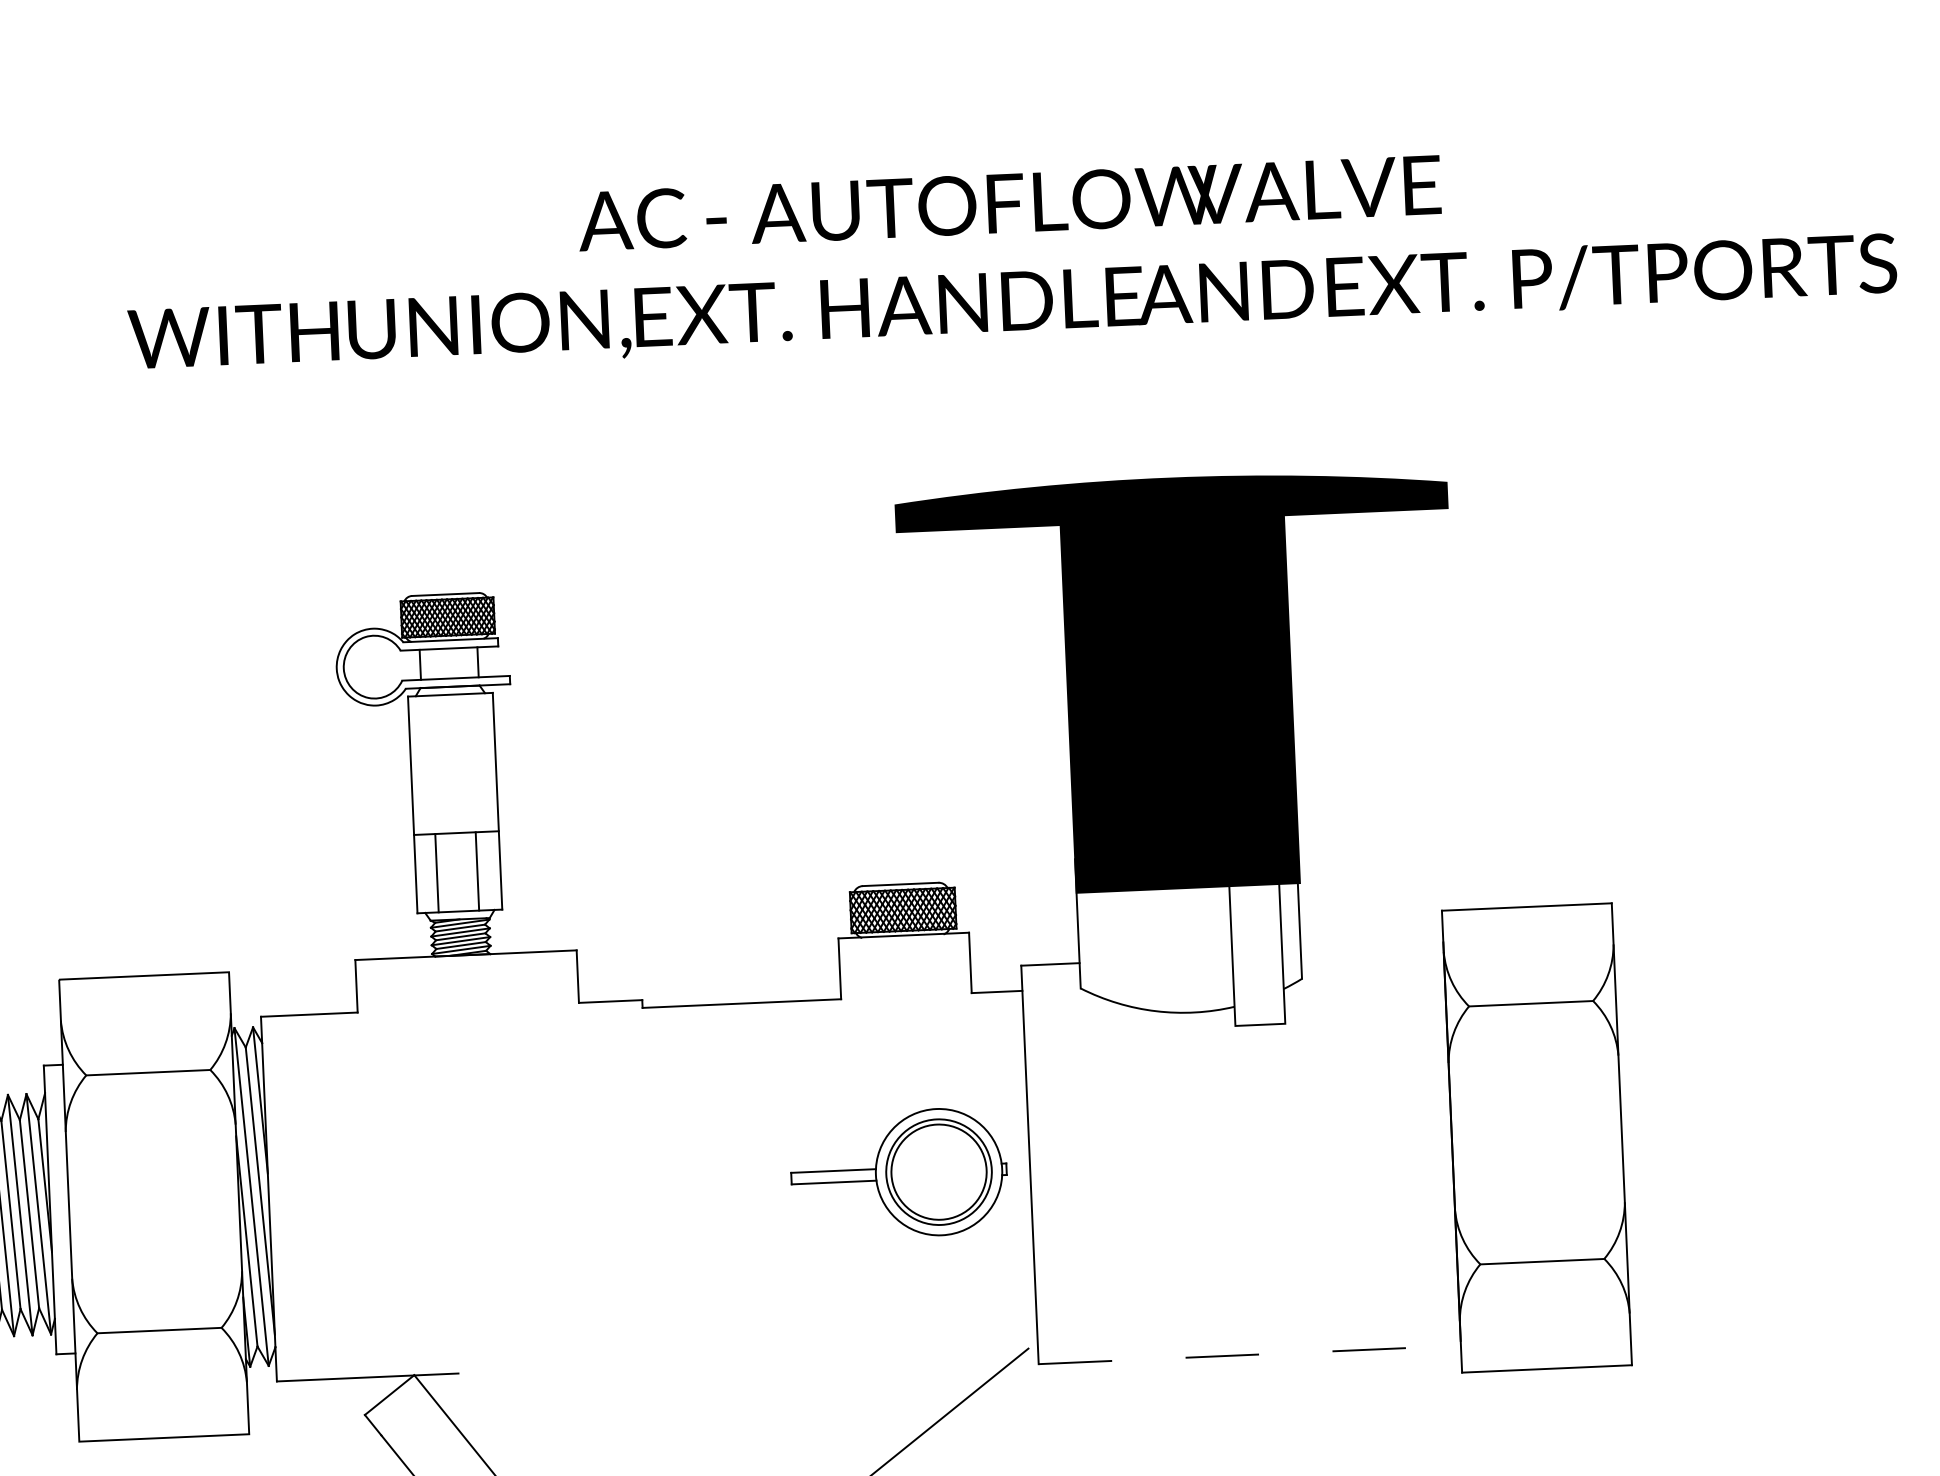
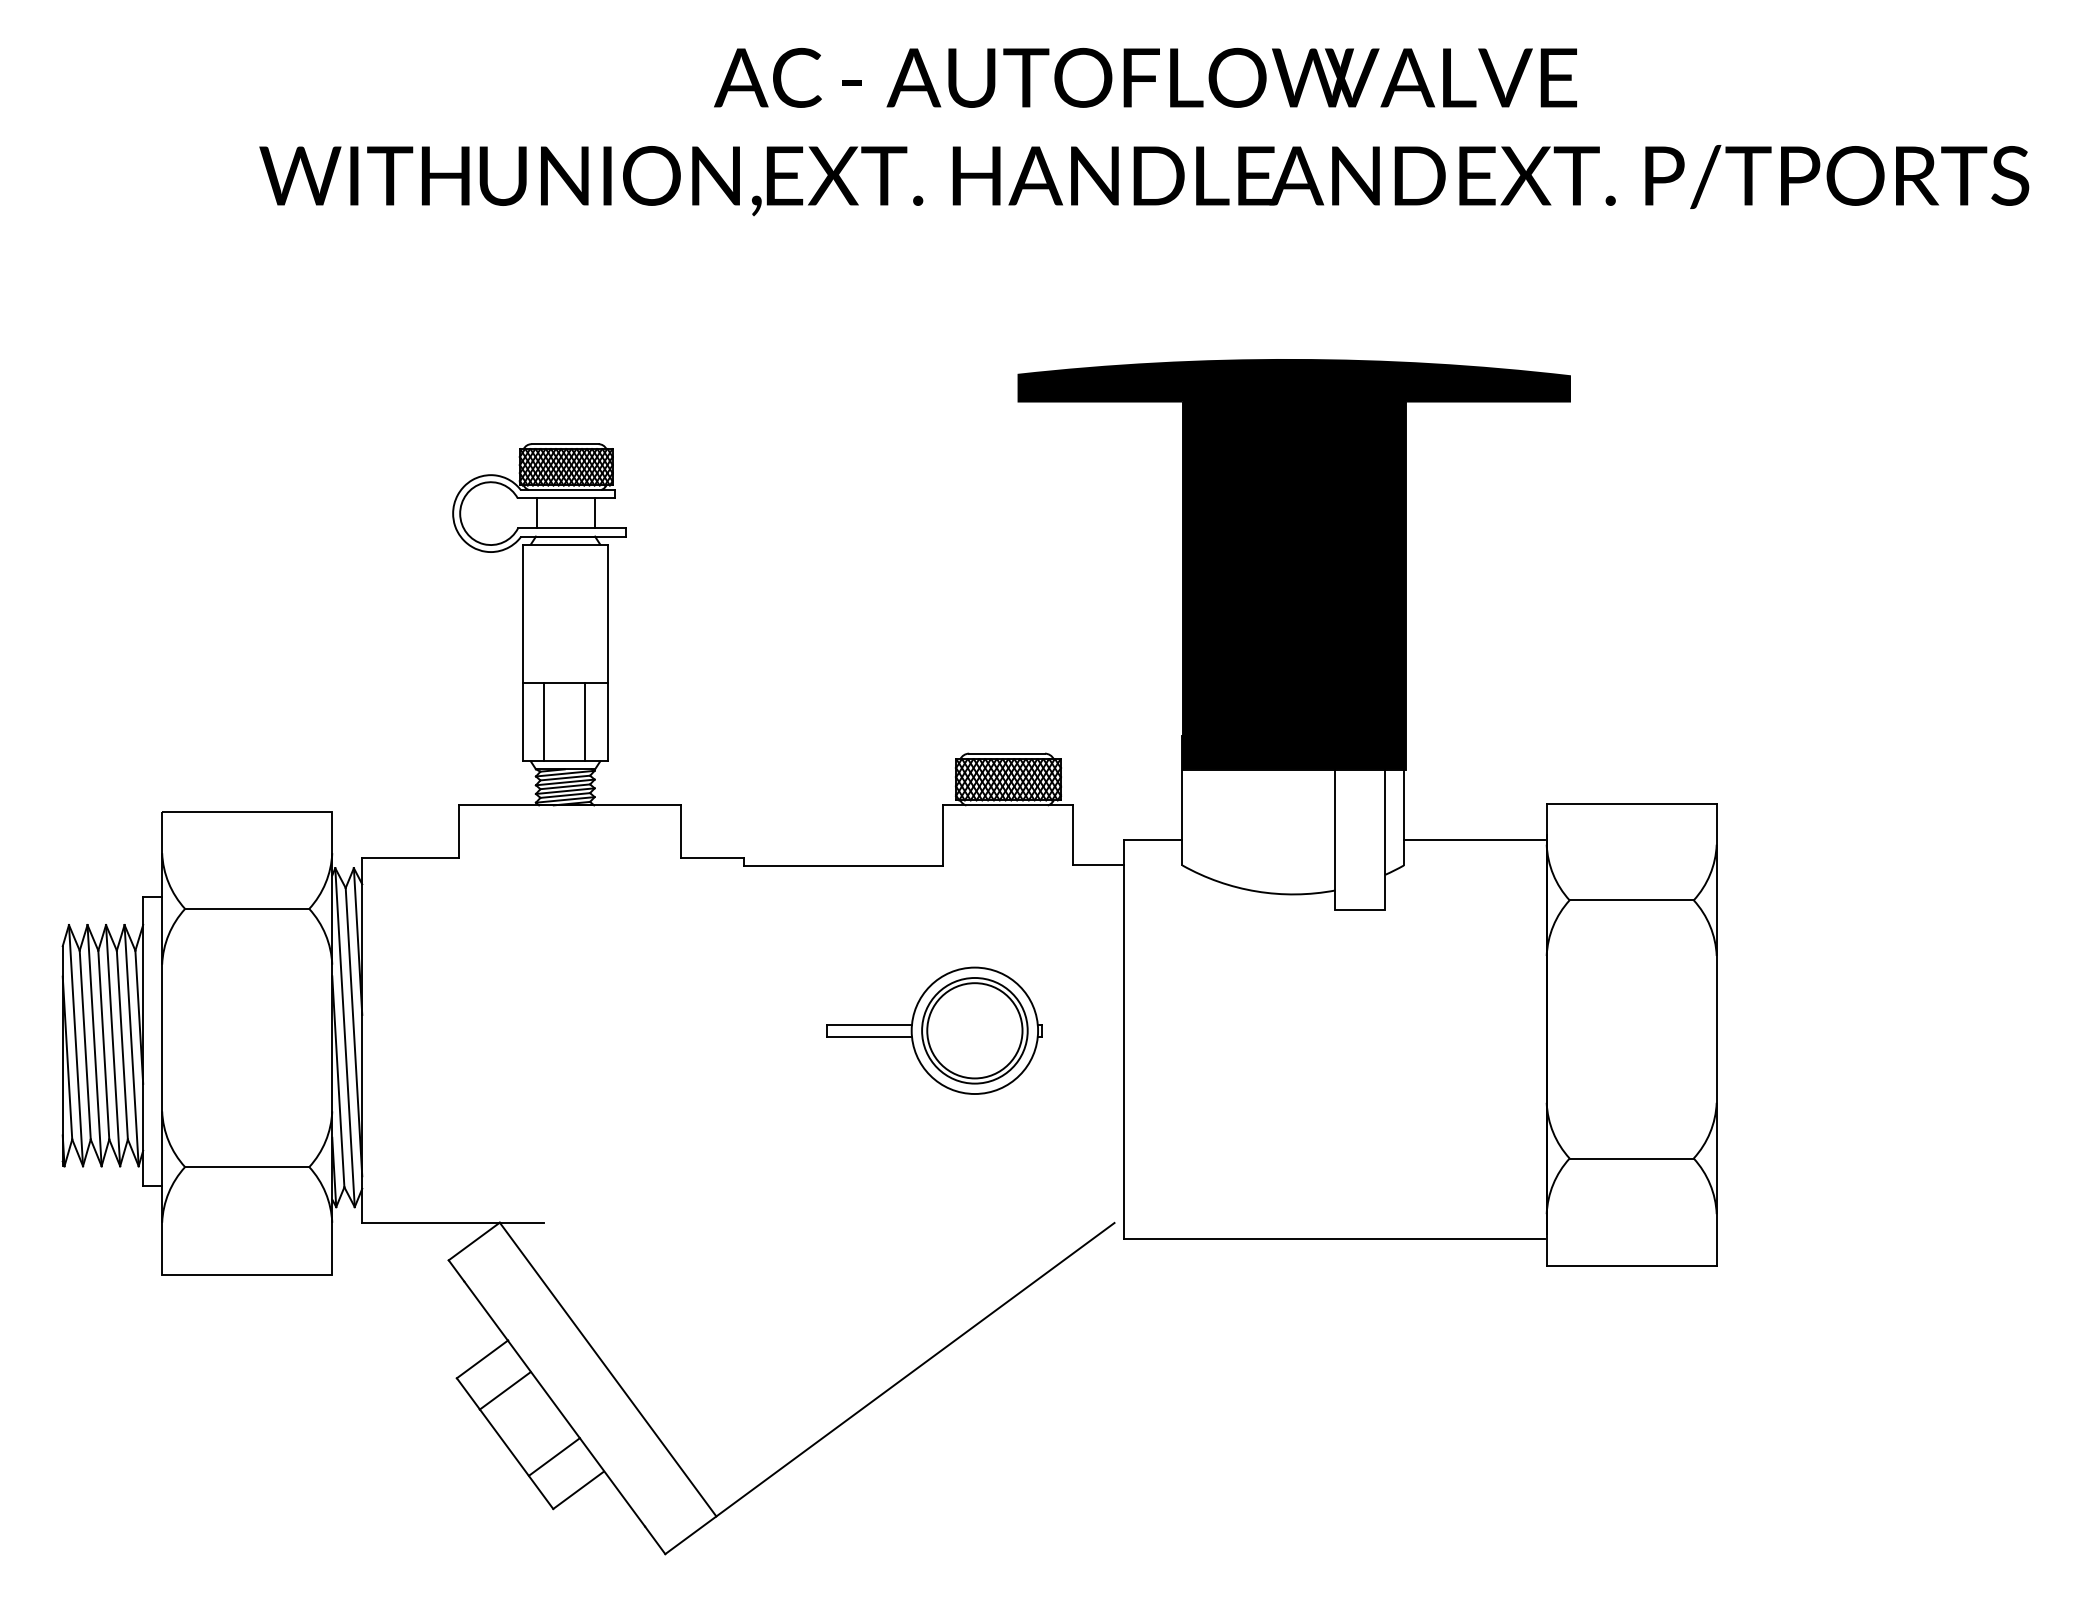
line: (1370, 950) -> (1473, 840), added
part: (898, 1173) -> (934, 1030), moved
line: (1248, 1354) -> (1334, 1238), dashed -> solid

